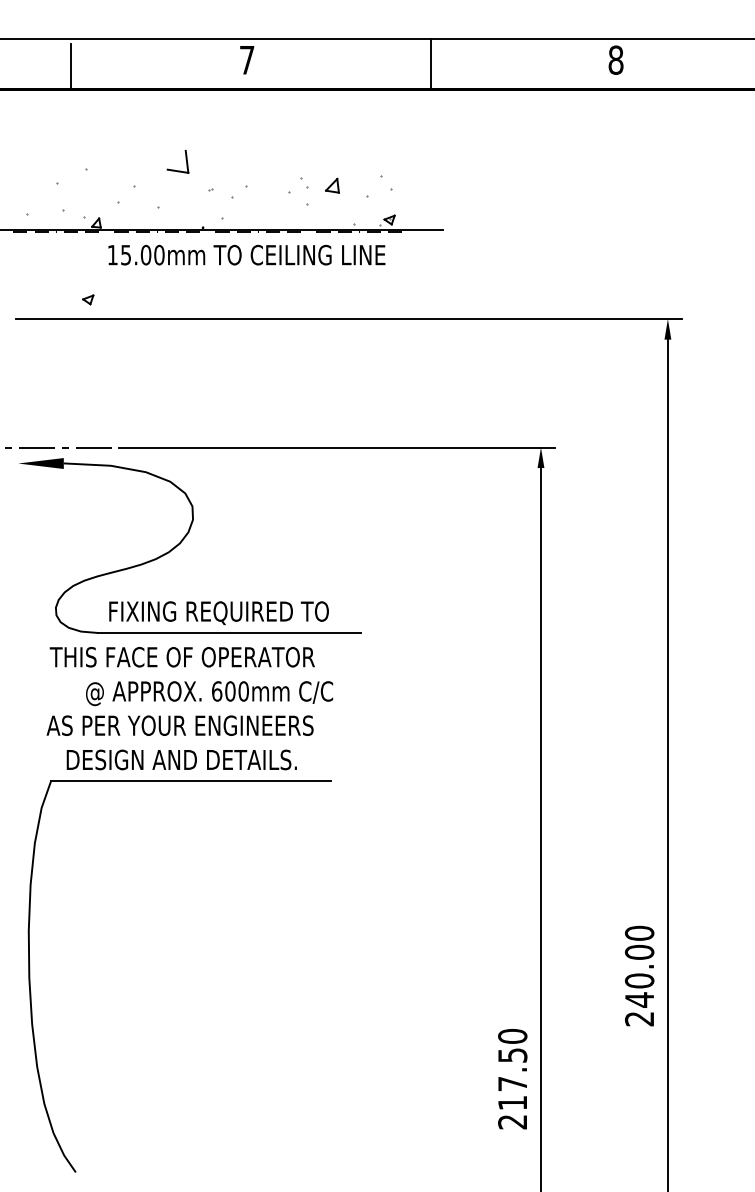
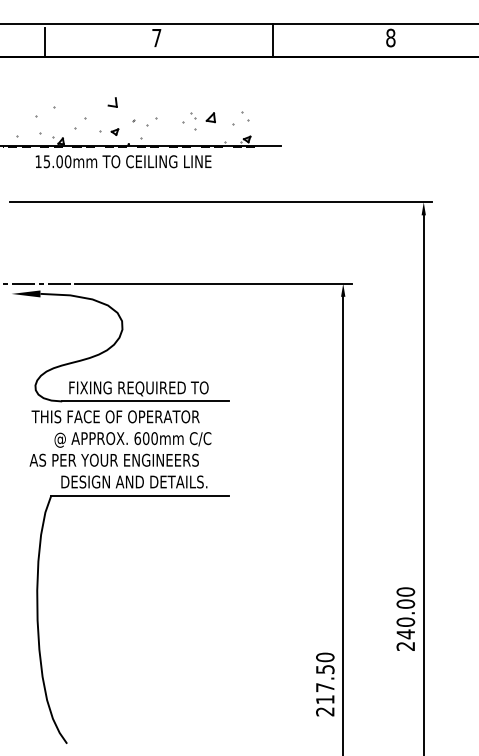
part: (177, 161) -> (112, 102), size x0.62
text: (246, 254) -> (123, 161), moved
part: (87, 298) -> (114, 131), moved
part: (30, 960) -> (38, 609), moved

